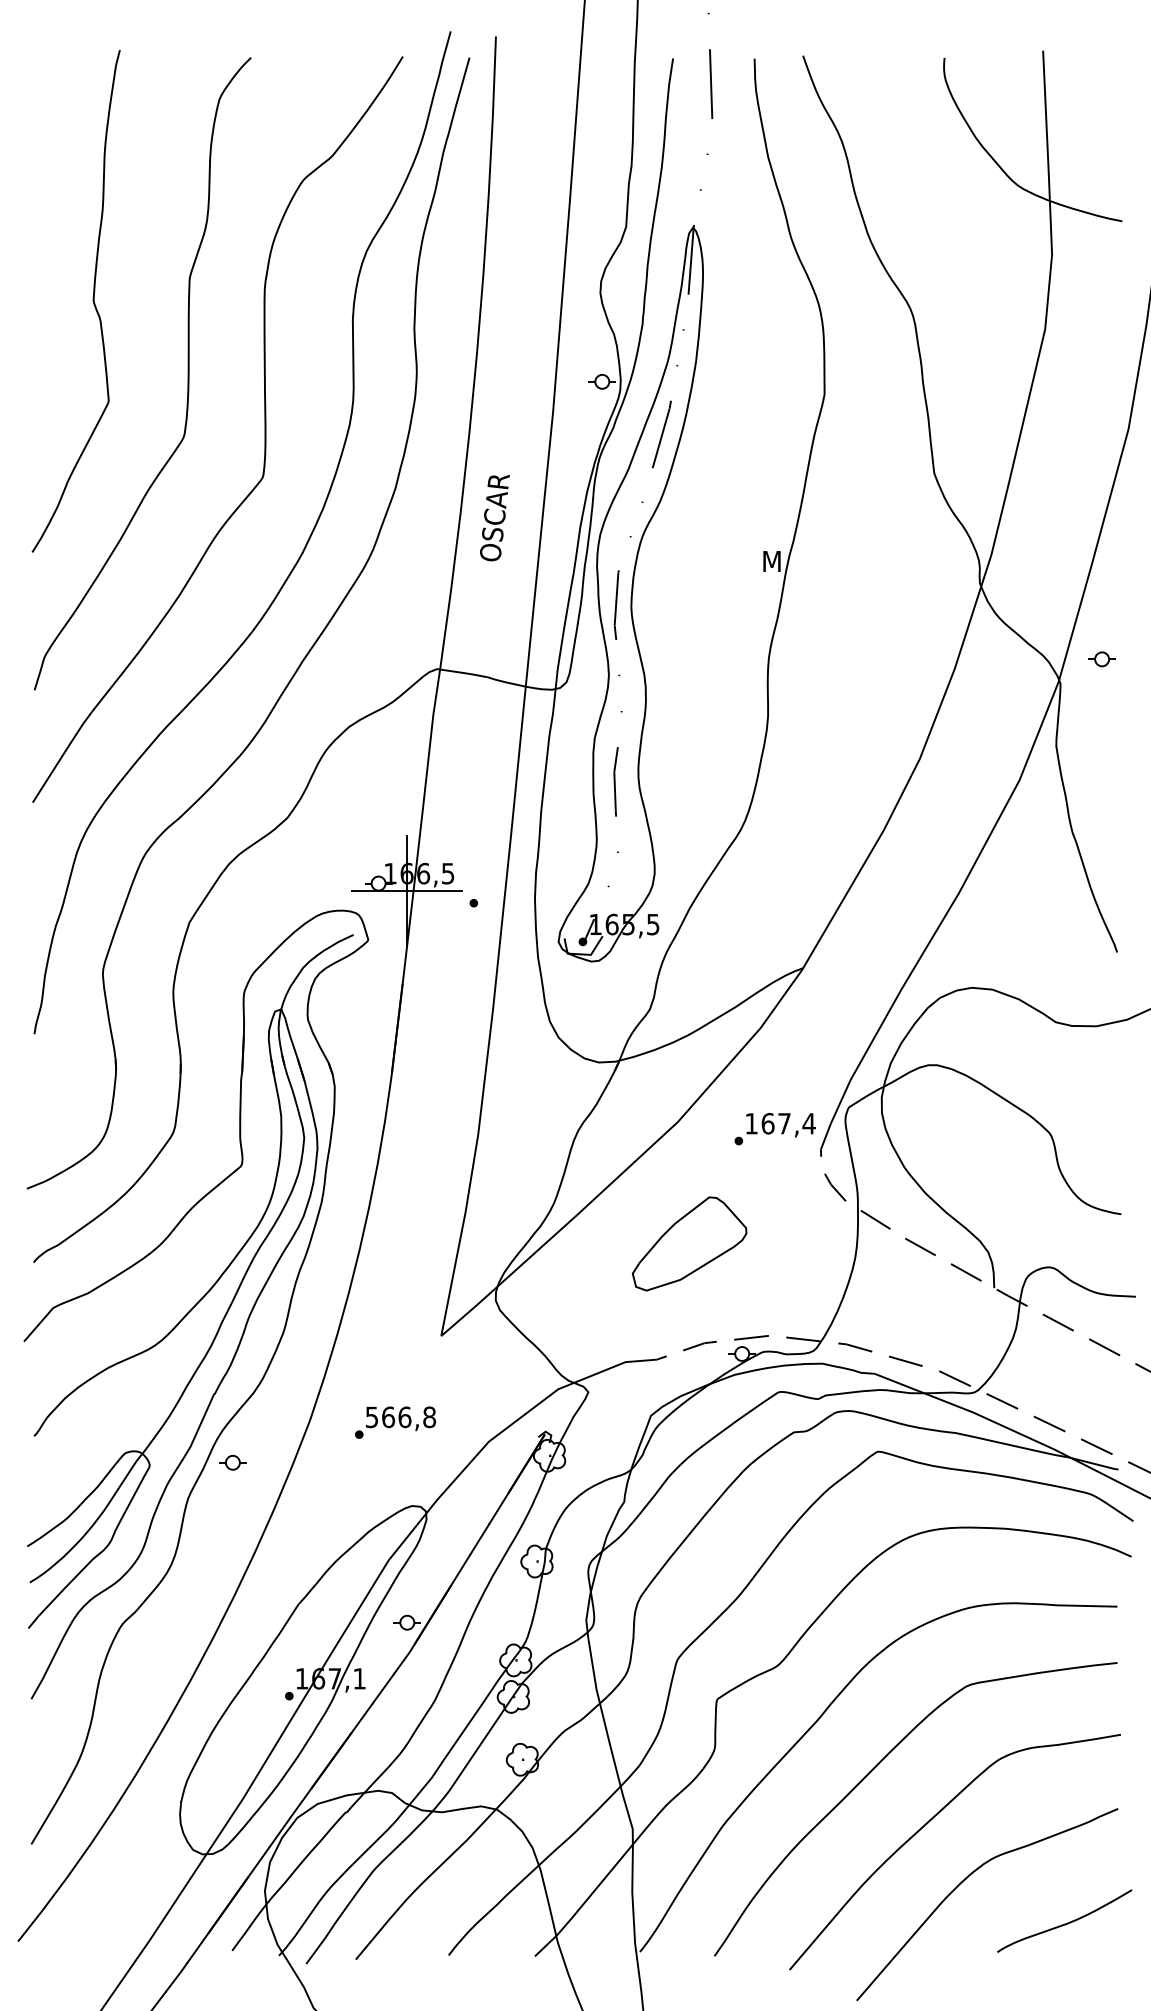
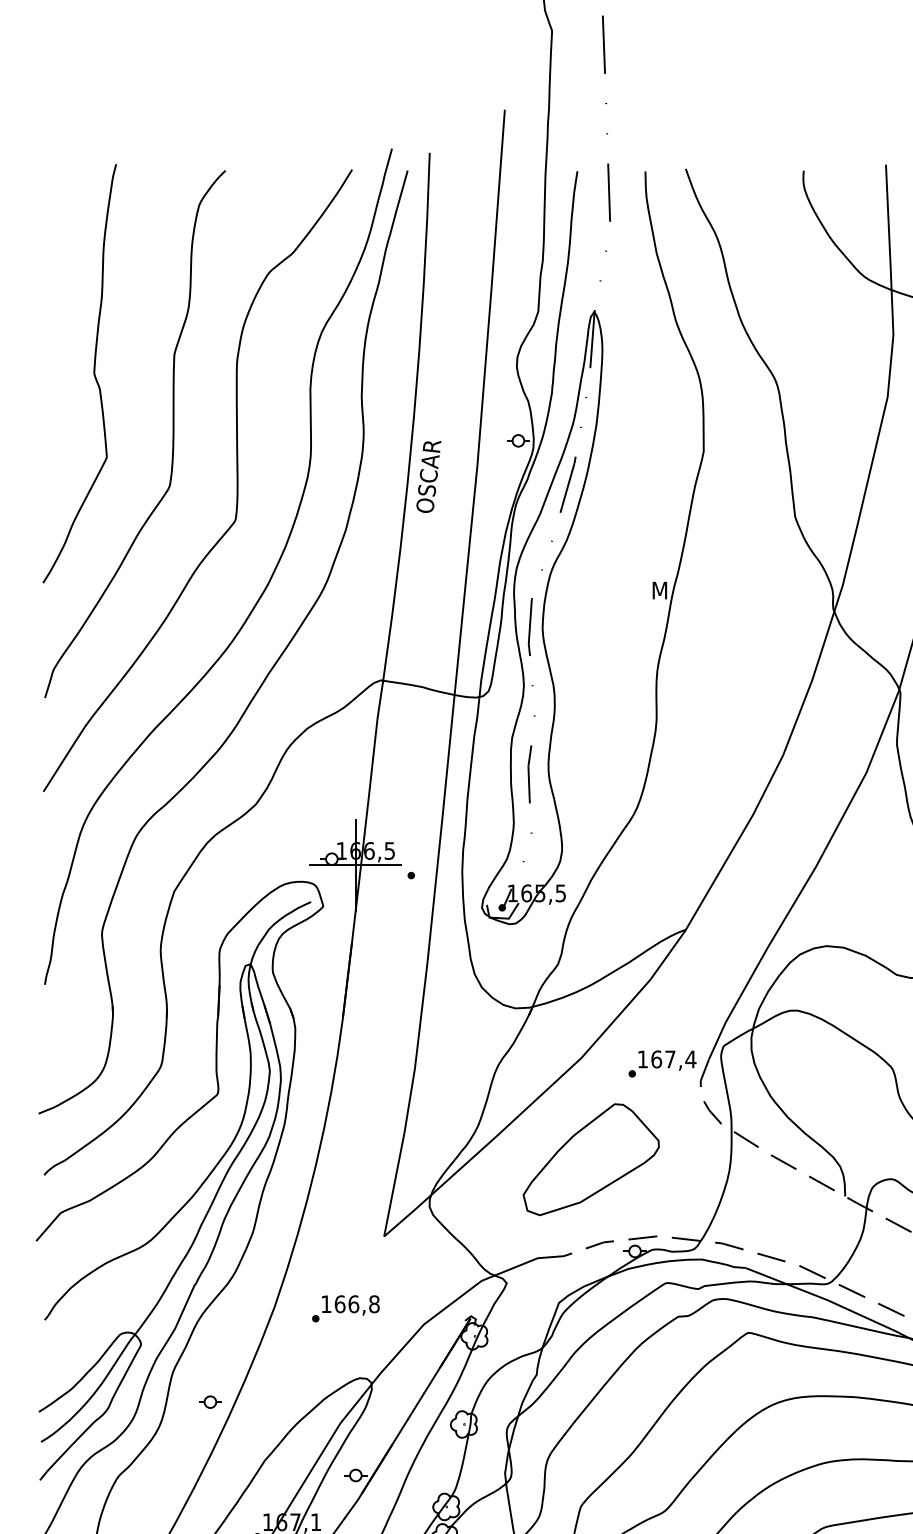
text: (494, 517) -> (428, 476), moved
part: (689, 1243) -> (591, 1159), size x1.43
text: (371, 1417) -> (325, 1304), 566,8 -> 166,8
part: (232, 1462) -> (210, 1401), moved

